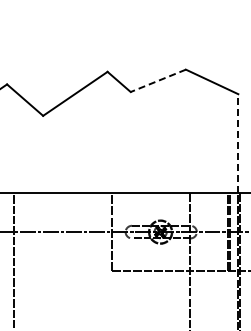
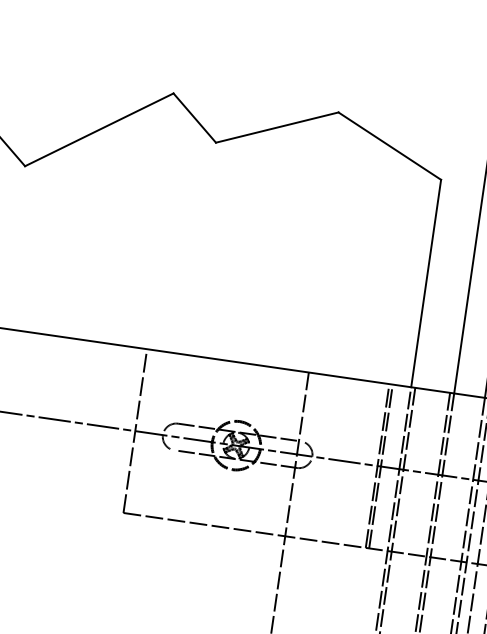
line: (158, 80) -> (277, 126), dashed -> solid
line: (238, 143) -> (426, 283), dashed -> solid

